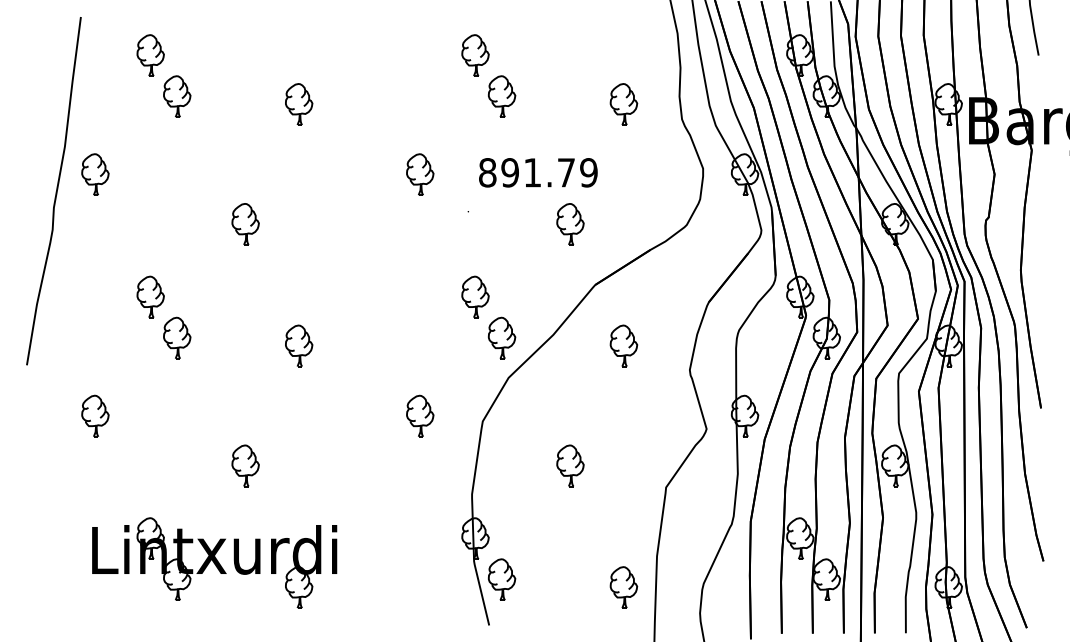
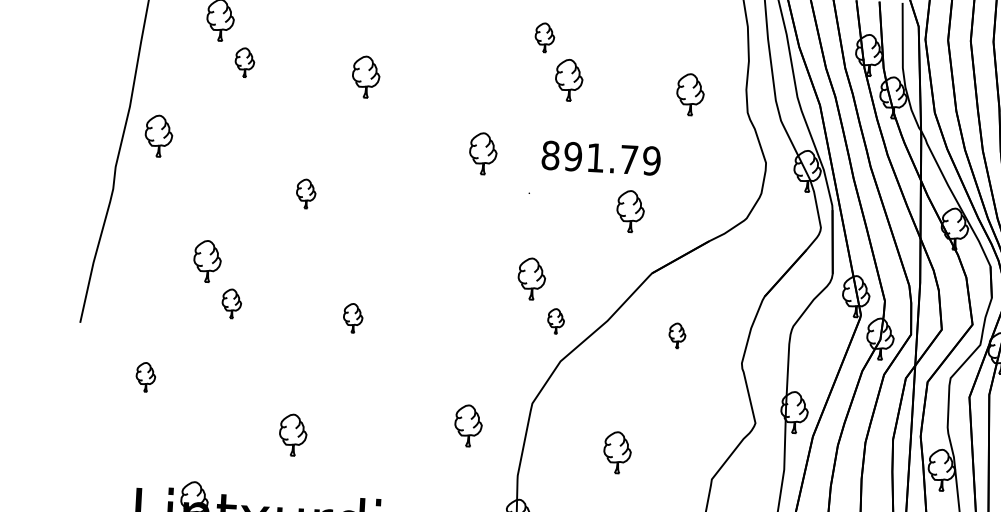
part: (475, 55) -> (544, 37), size x0.7
part: (177, 96) -> (245, 62), size x0.7
part: (245, 224) -> (306, 194), size x0.7
part: (177, 337) -> (232, 303), size x0.7
part: (501, 337) -> (555, 320), size x0.6
part: (299, 345) -> (353, 317), size x0.7
part: (623, 345) -> (676, 335), size x0.6
part: (95, 415) -> (145, 376), size x0.7
part: (420, 415) -> (468, 425), moved

